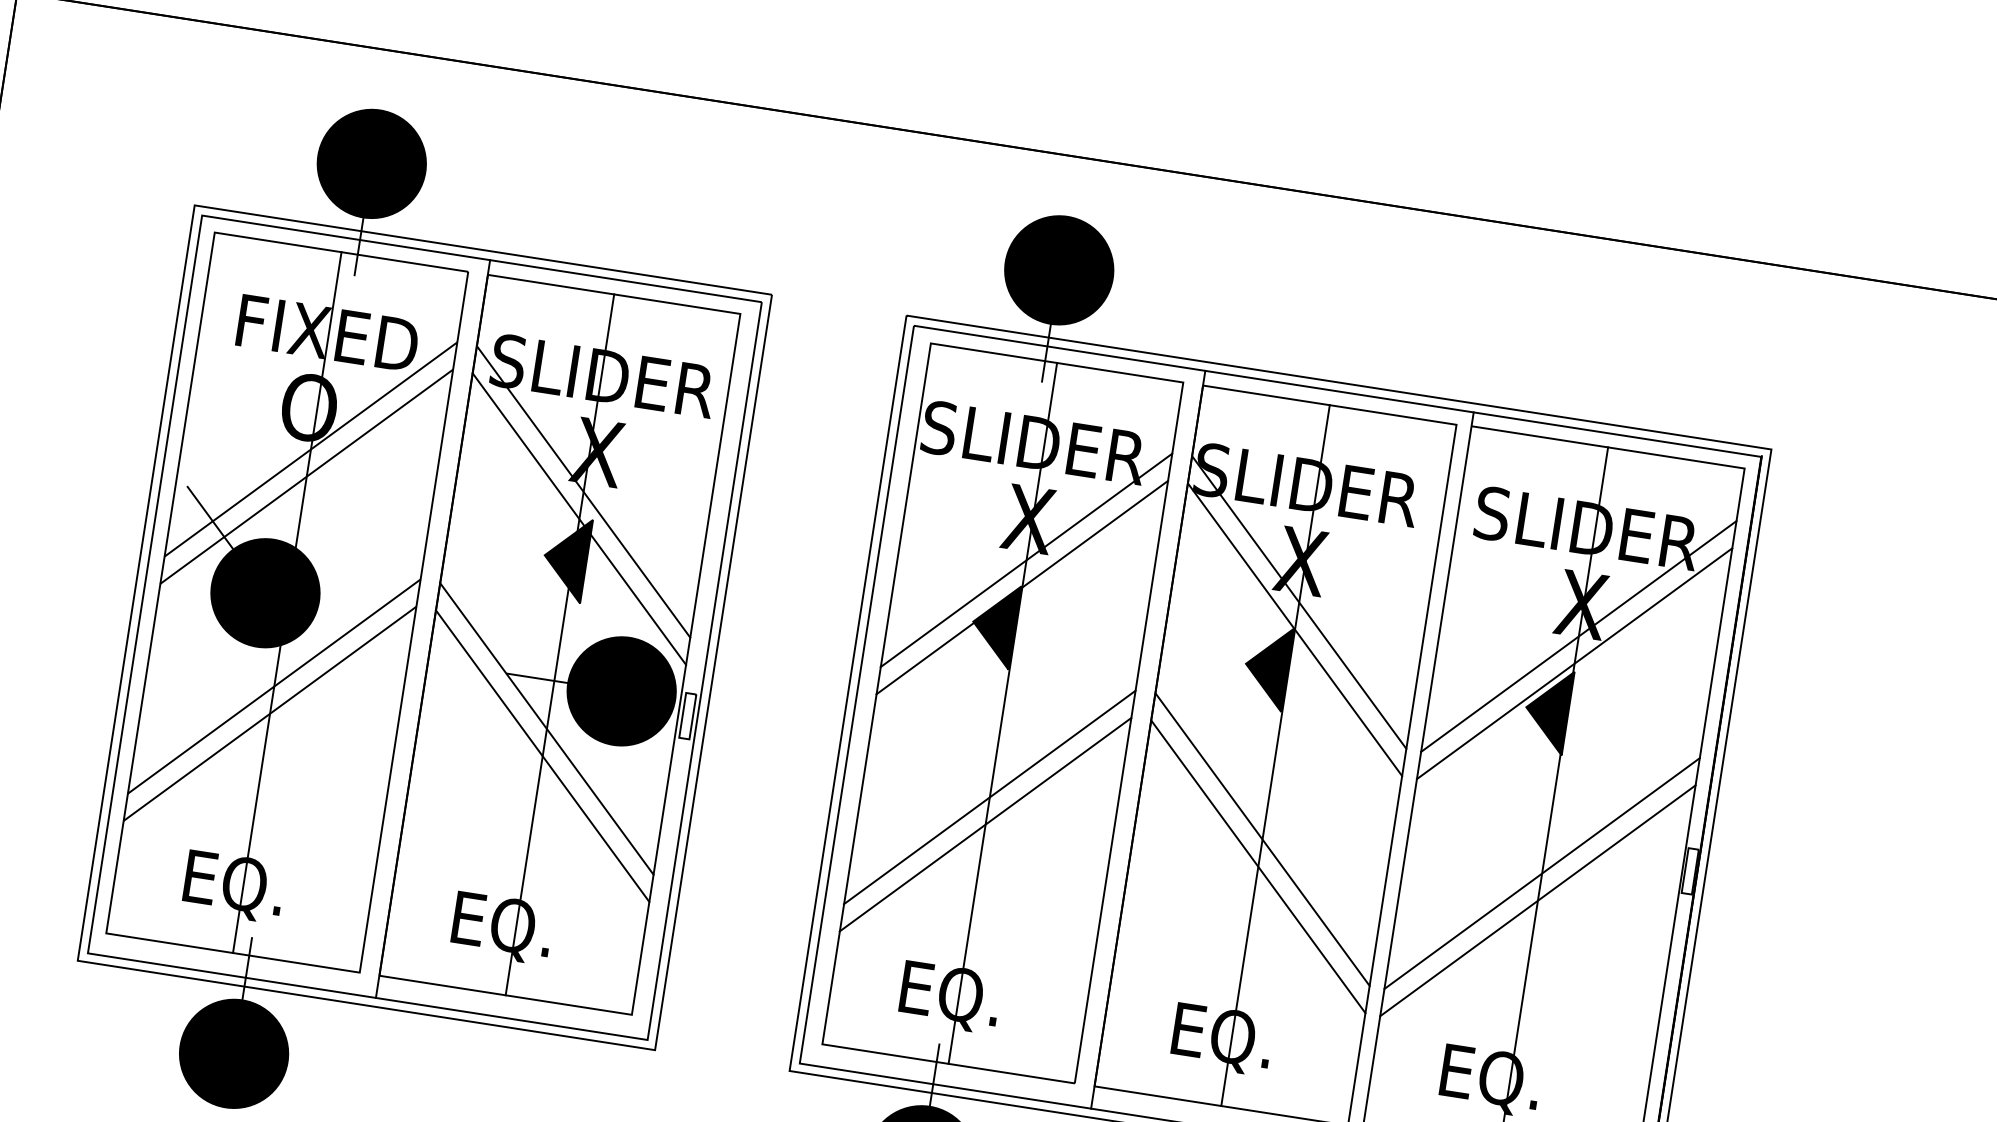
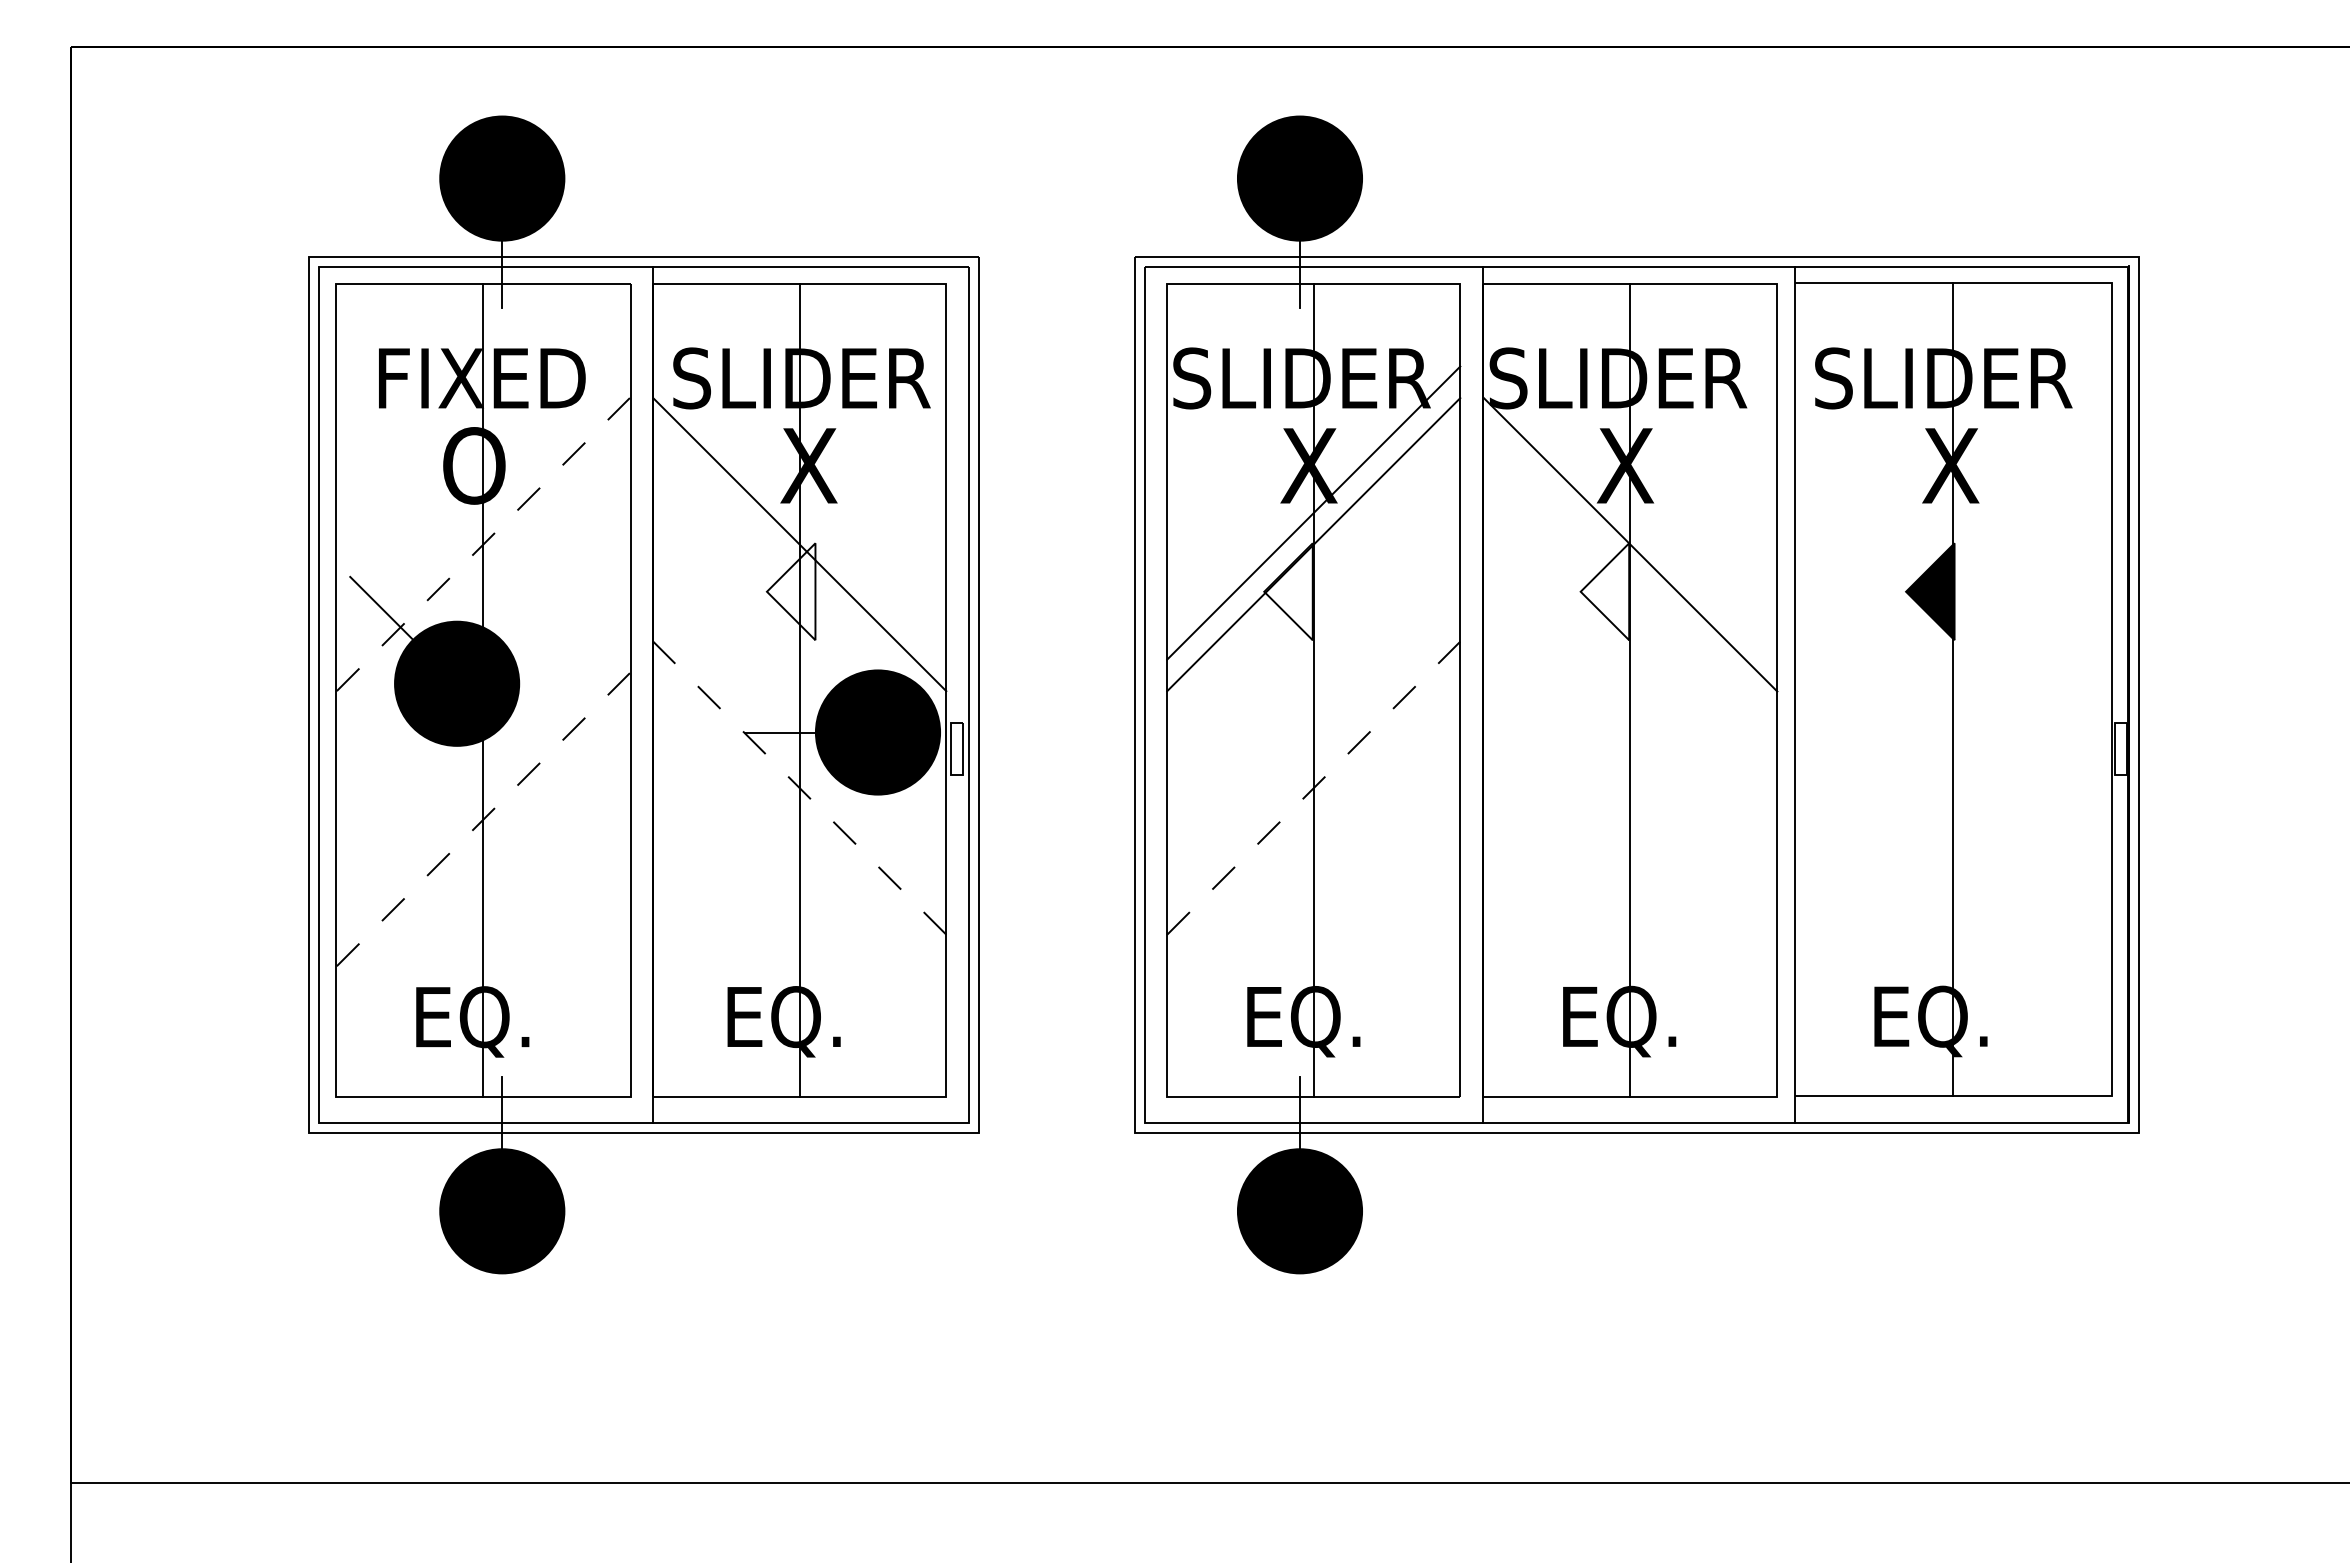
line: (310, 449) -> (482, 512), removed
line: (306, 476) -> (483, 544), solid -> dashed
line: (583, 491) -> (799, 512), removed
fill: (565, 558) -> (790, 591), removed
line: (1299, 602) -> (1630, 512), removed
fill: (994, 624) -> (1288, 591), removed
line: (1578, 635) -> (1952, 501), removed
line: (1574, 663) -> (1952, 533), removed
fill: (1266, 666) -> (1604, 591), removed
line: (273, 685) -> (482, 787), removed
line: (270, 713) -> (483, 819), solid -> dashed
line: (546, 728) -> (799, 787), solid -> dashed
line: (542, 755) -> (799, 819), removed
line: (990, 796) -> (1314, 787), solid -> dashed
line: (985, 824) -> (1313, 819), removed
line: (1262, 840) -> (1630, 788), removed
line: (1258, 866) -> (1630, 819), removed
line: (1541, 873) -> (1952, 777), removed
line: (1537, 900) -> (1952, 808), removed

